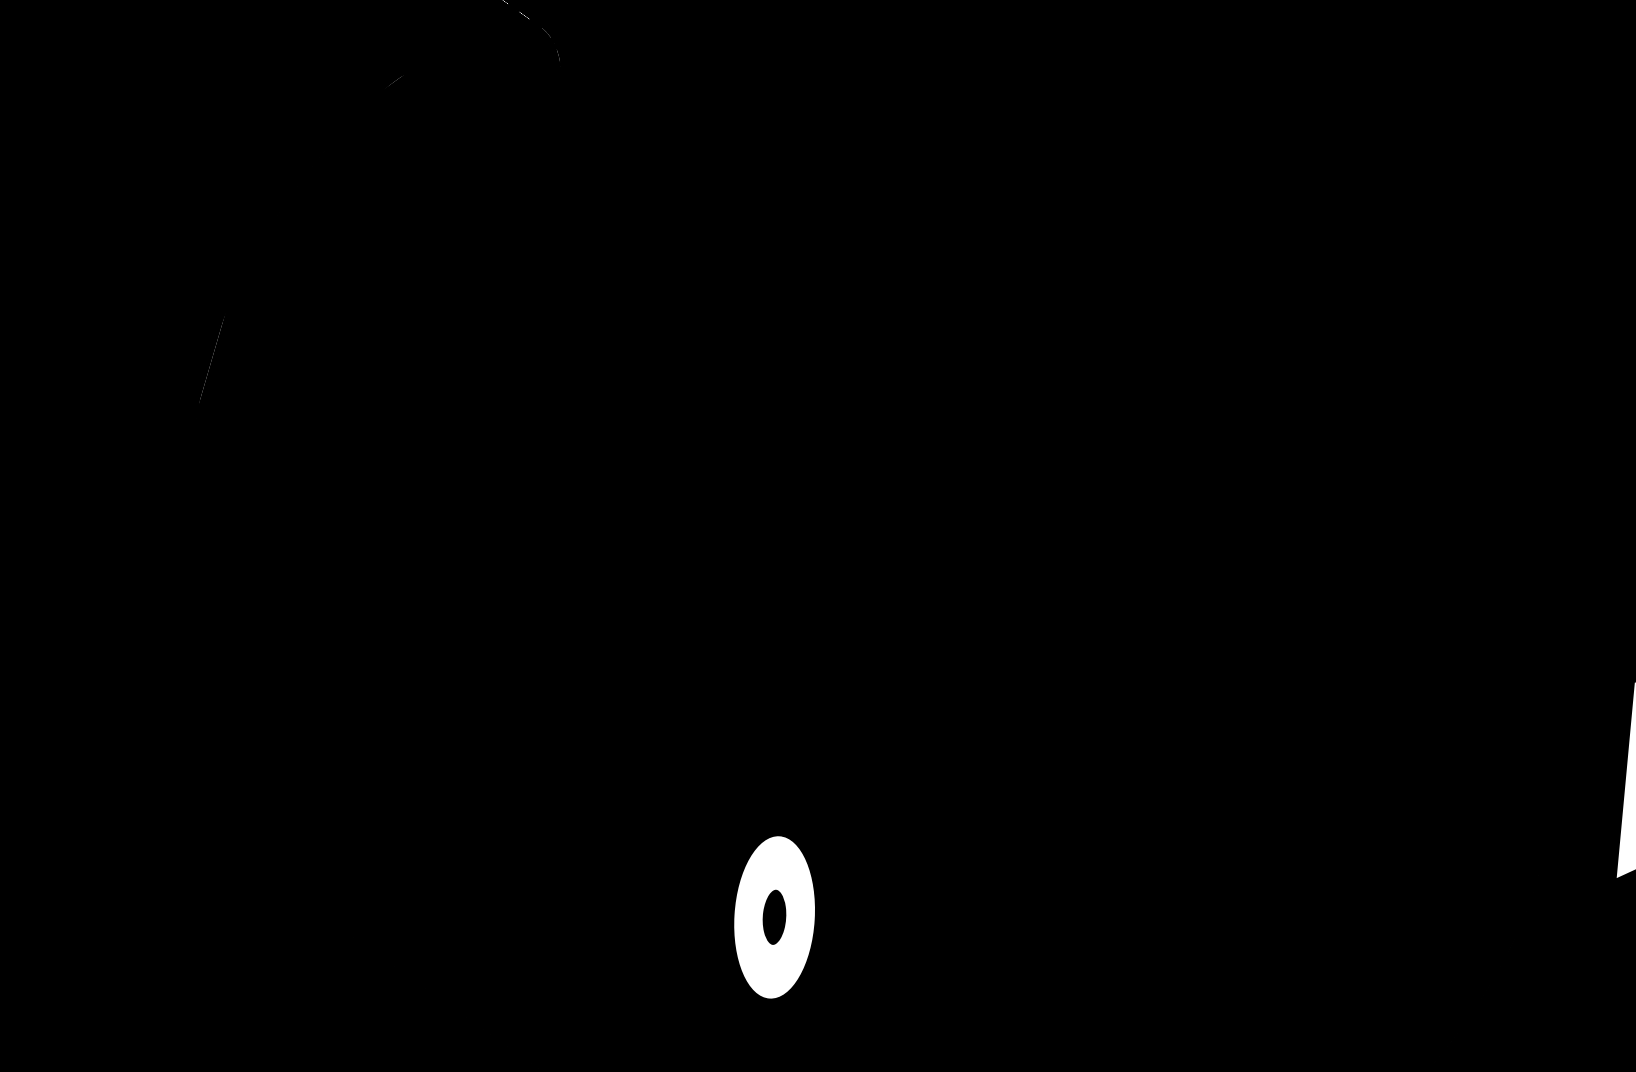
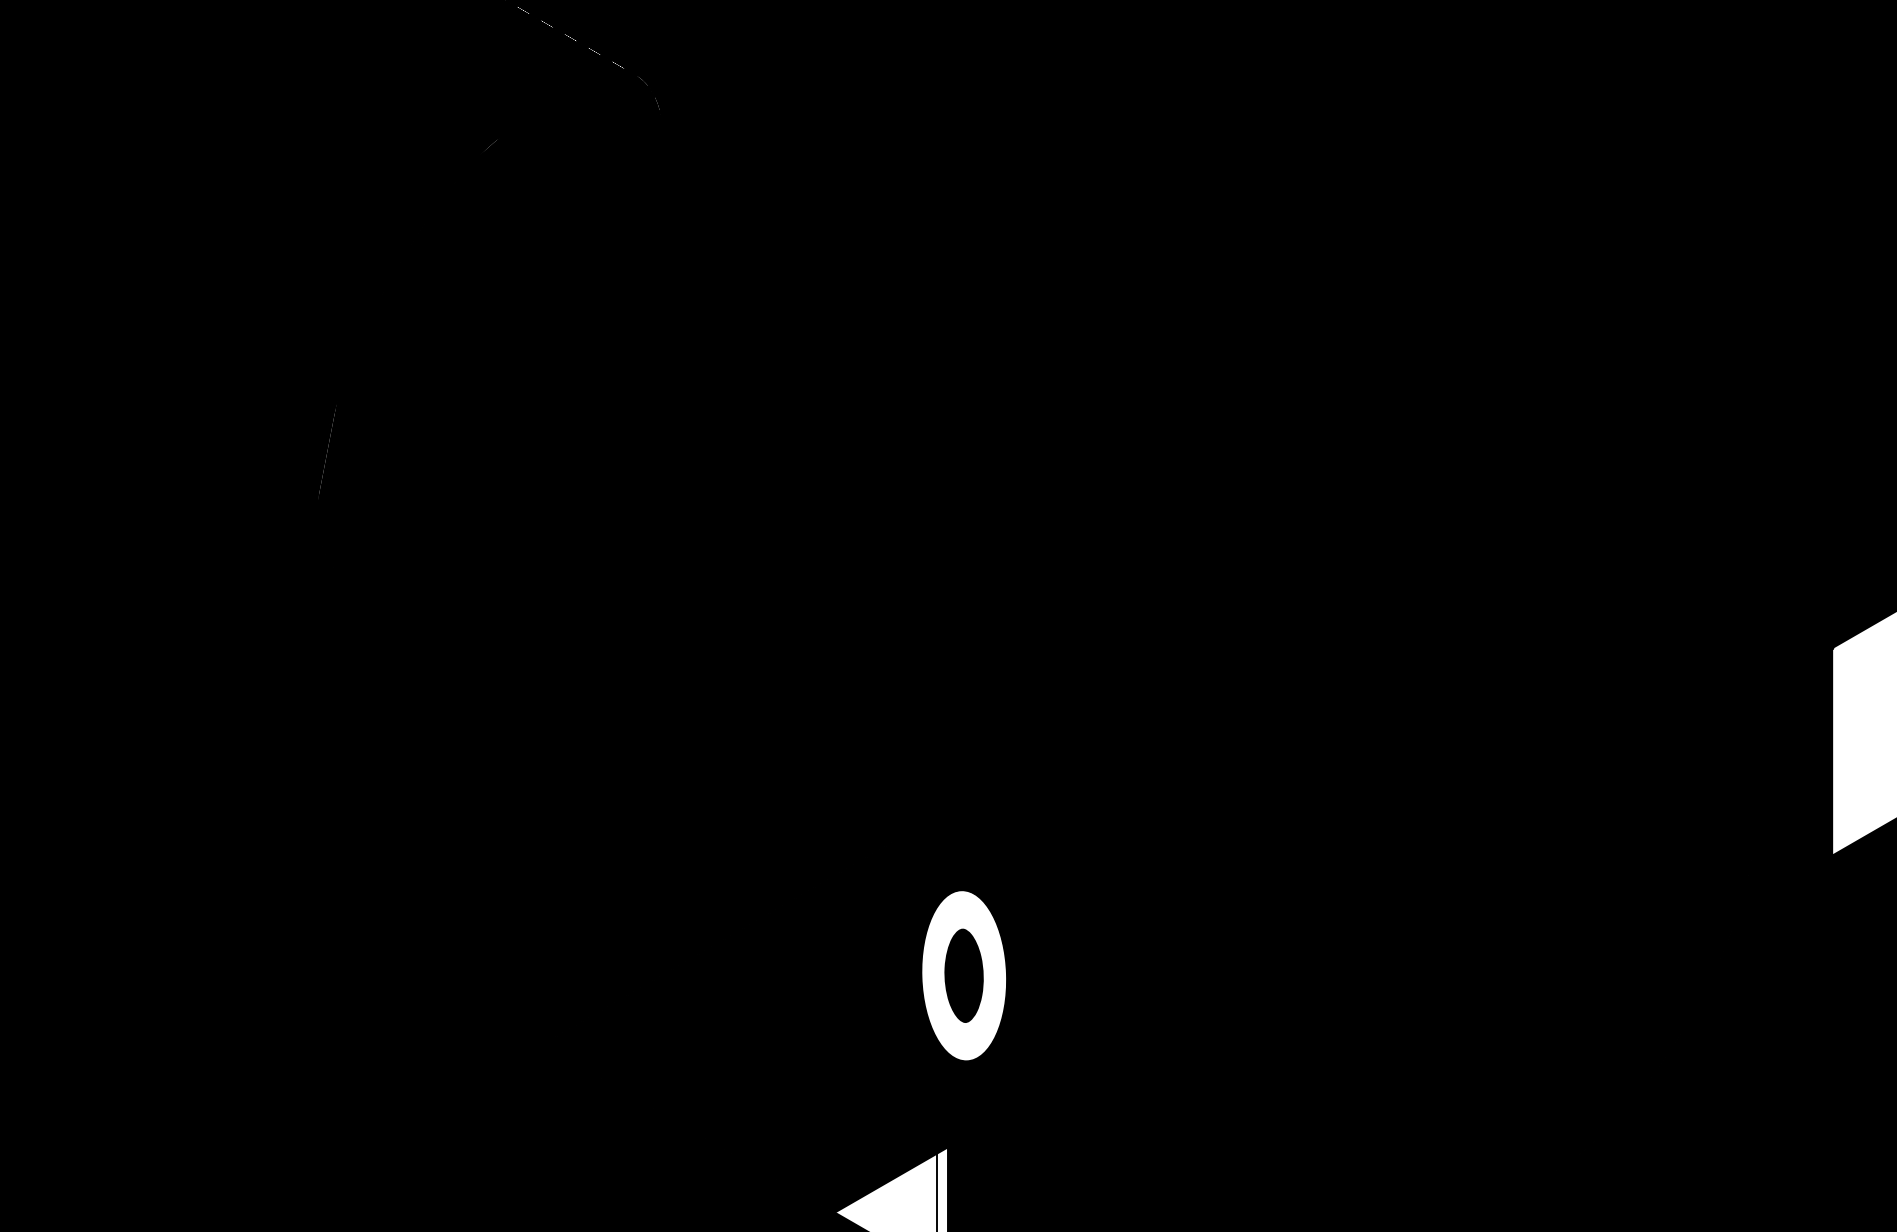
part: (773, 917) -> (963, 975), size x1.67

